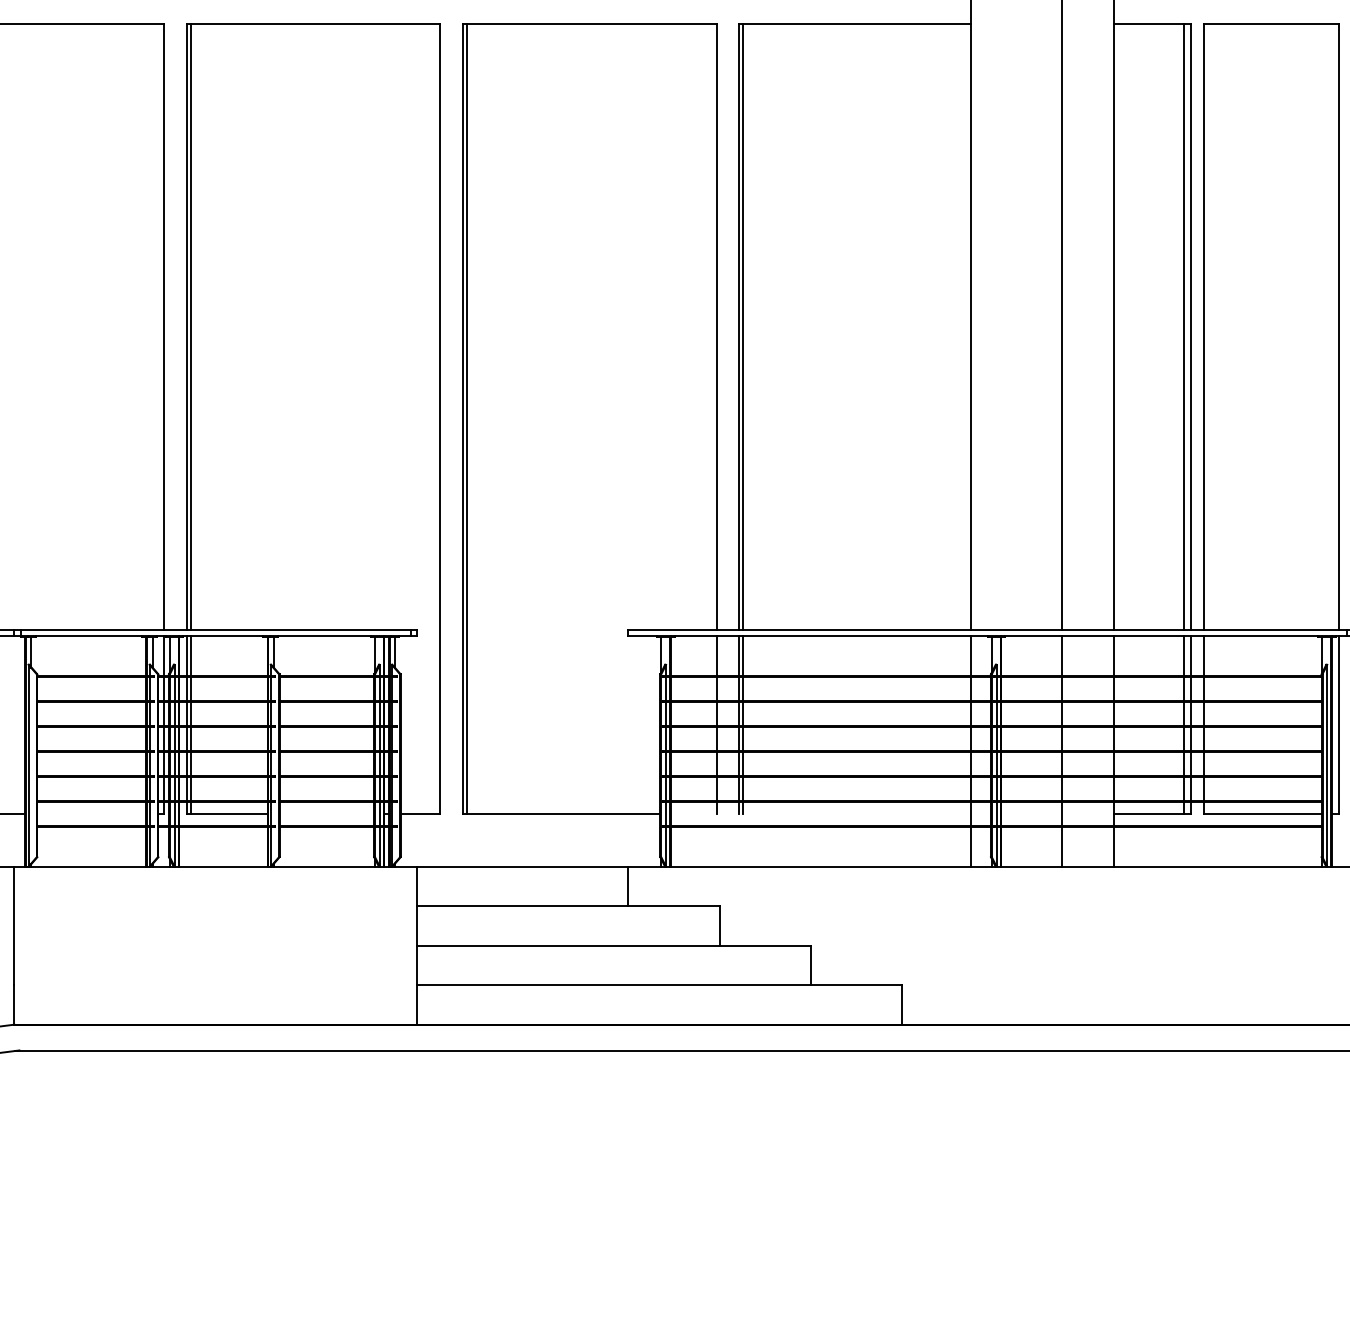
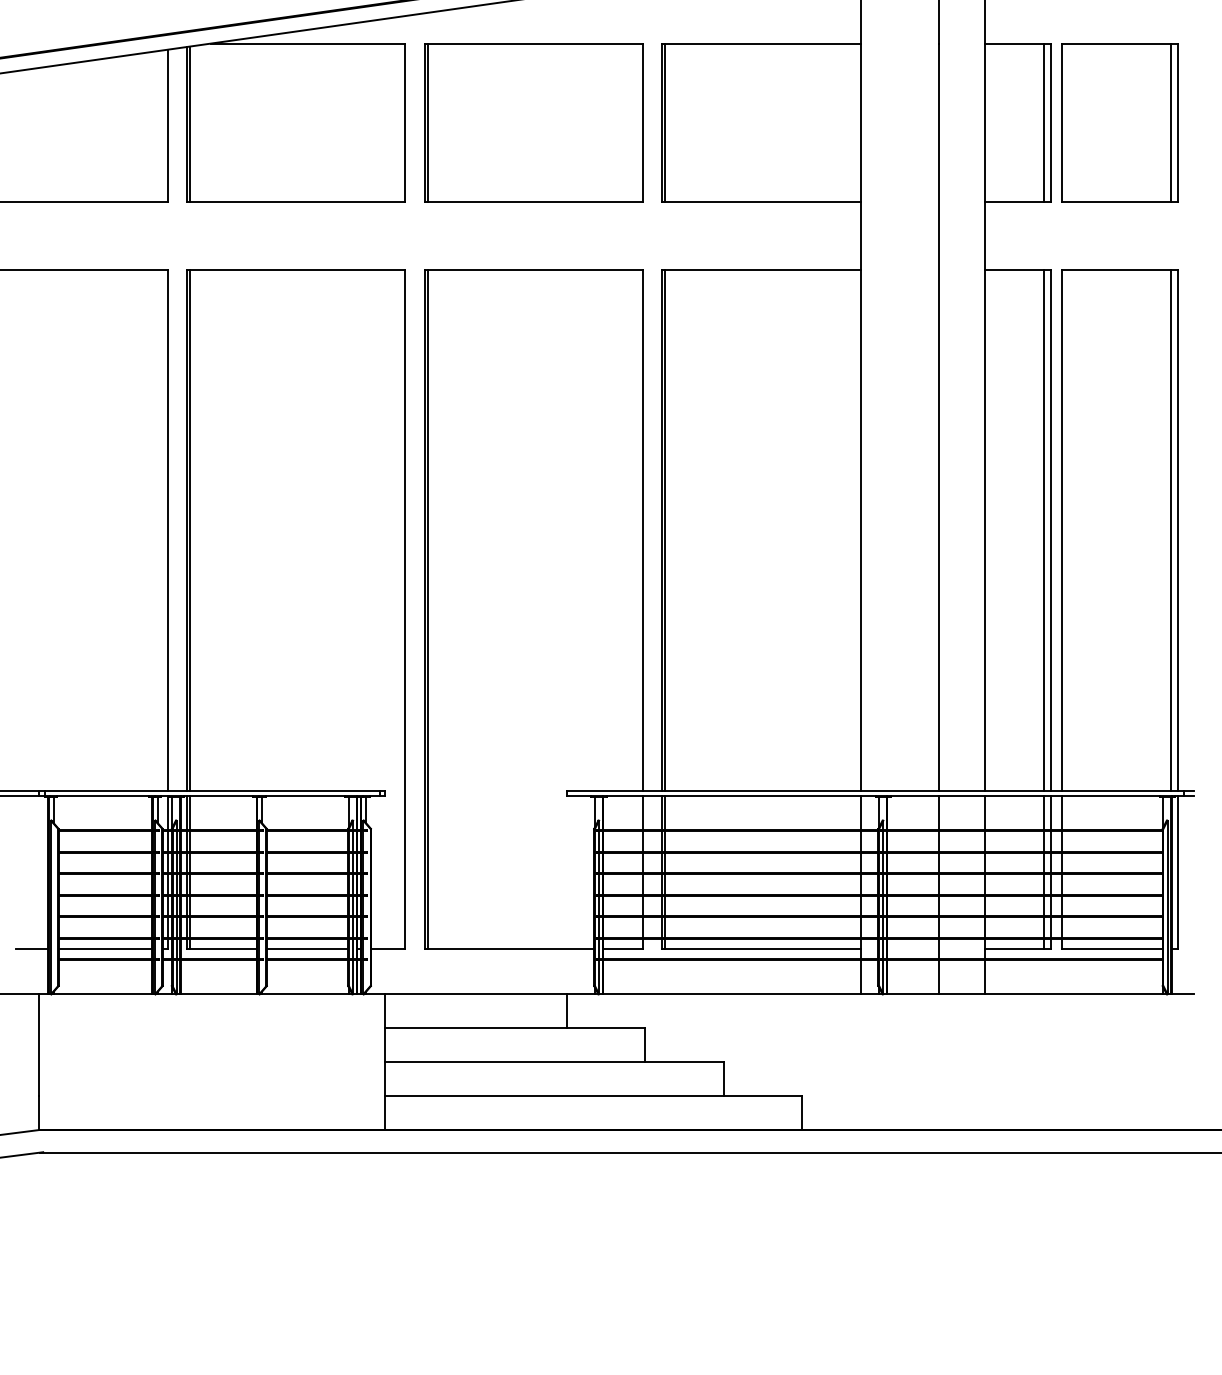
line: (1331, 326) -> (1171, 529), added
line: (91, 814) -> (105, 949), added
line: (326, 814) -> (307, 949), added
line: (693, 814) -> (622, 949), added
line: (854, 814) -> (761, 949), added

